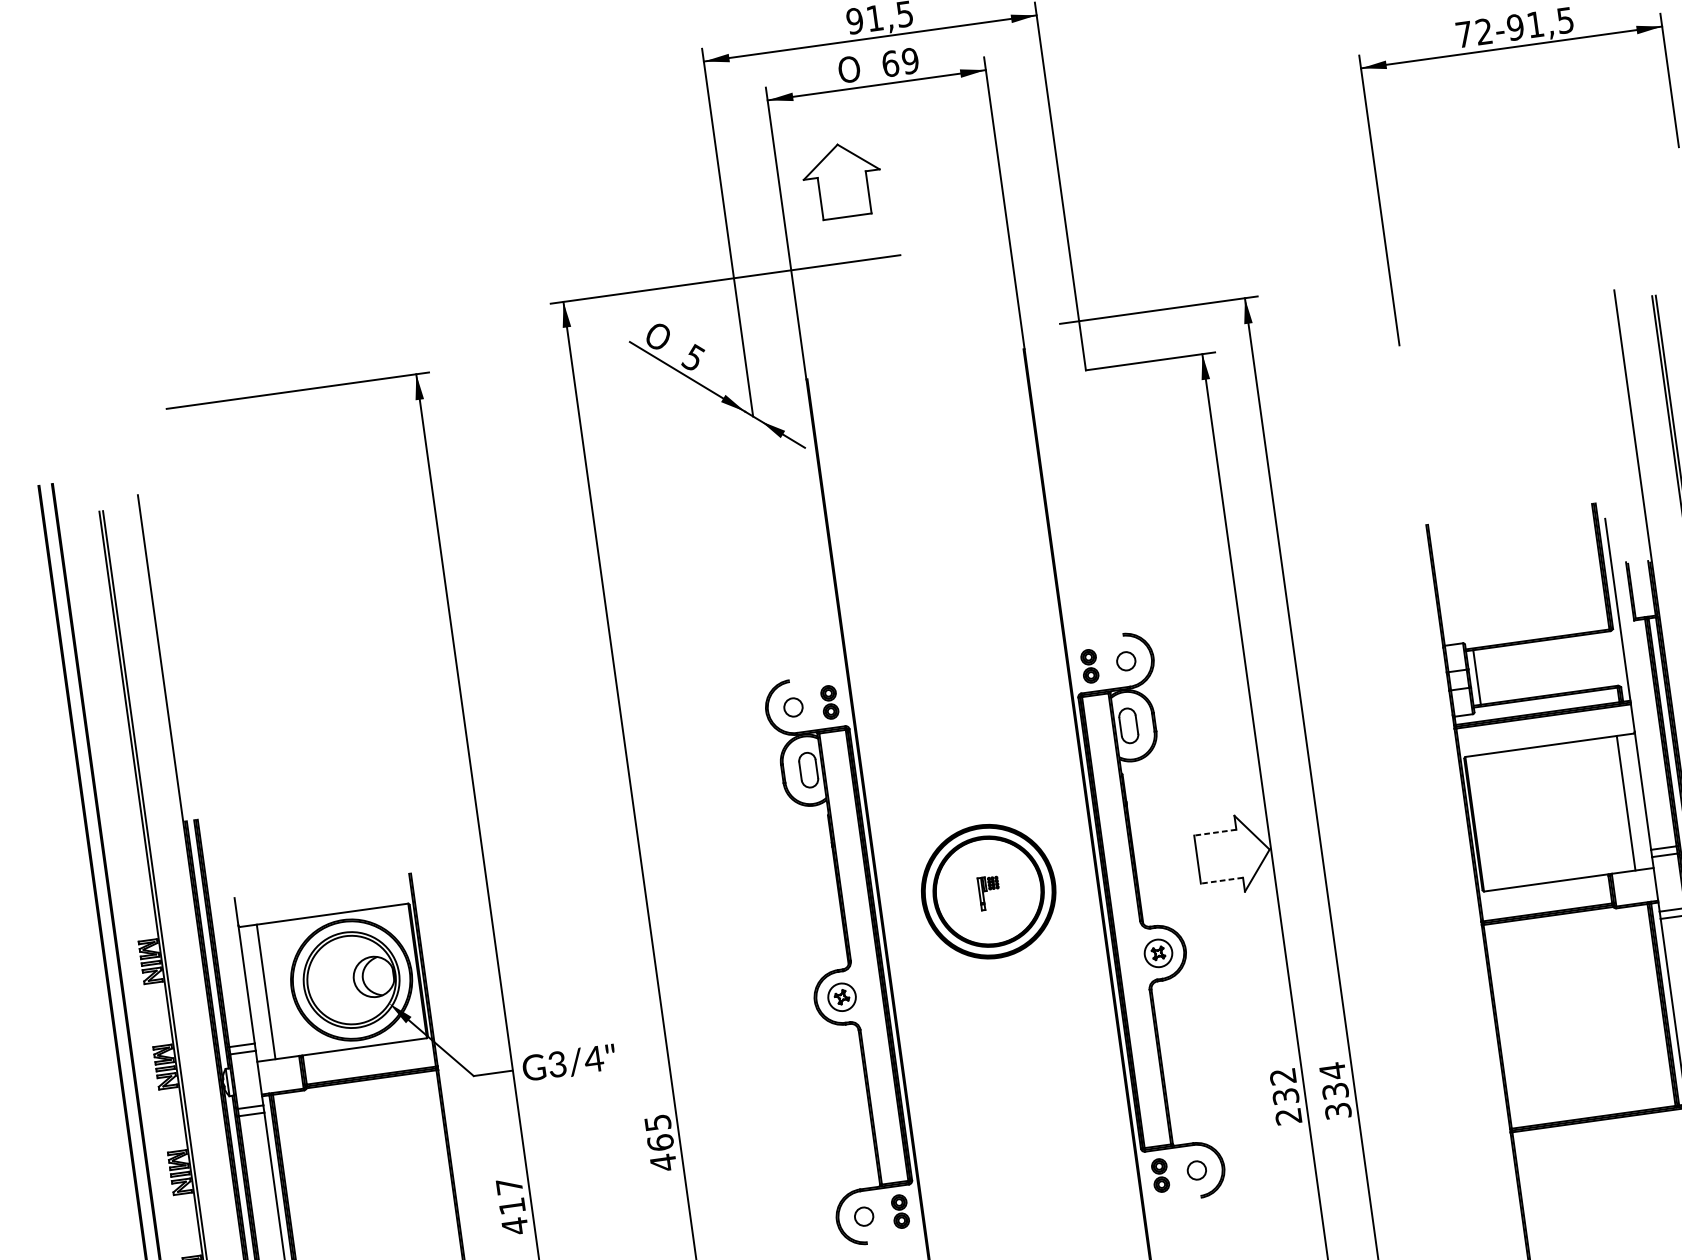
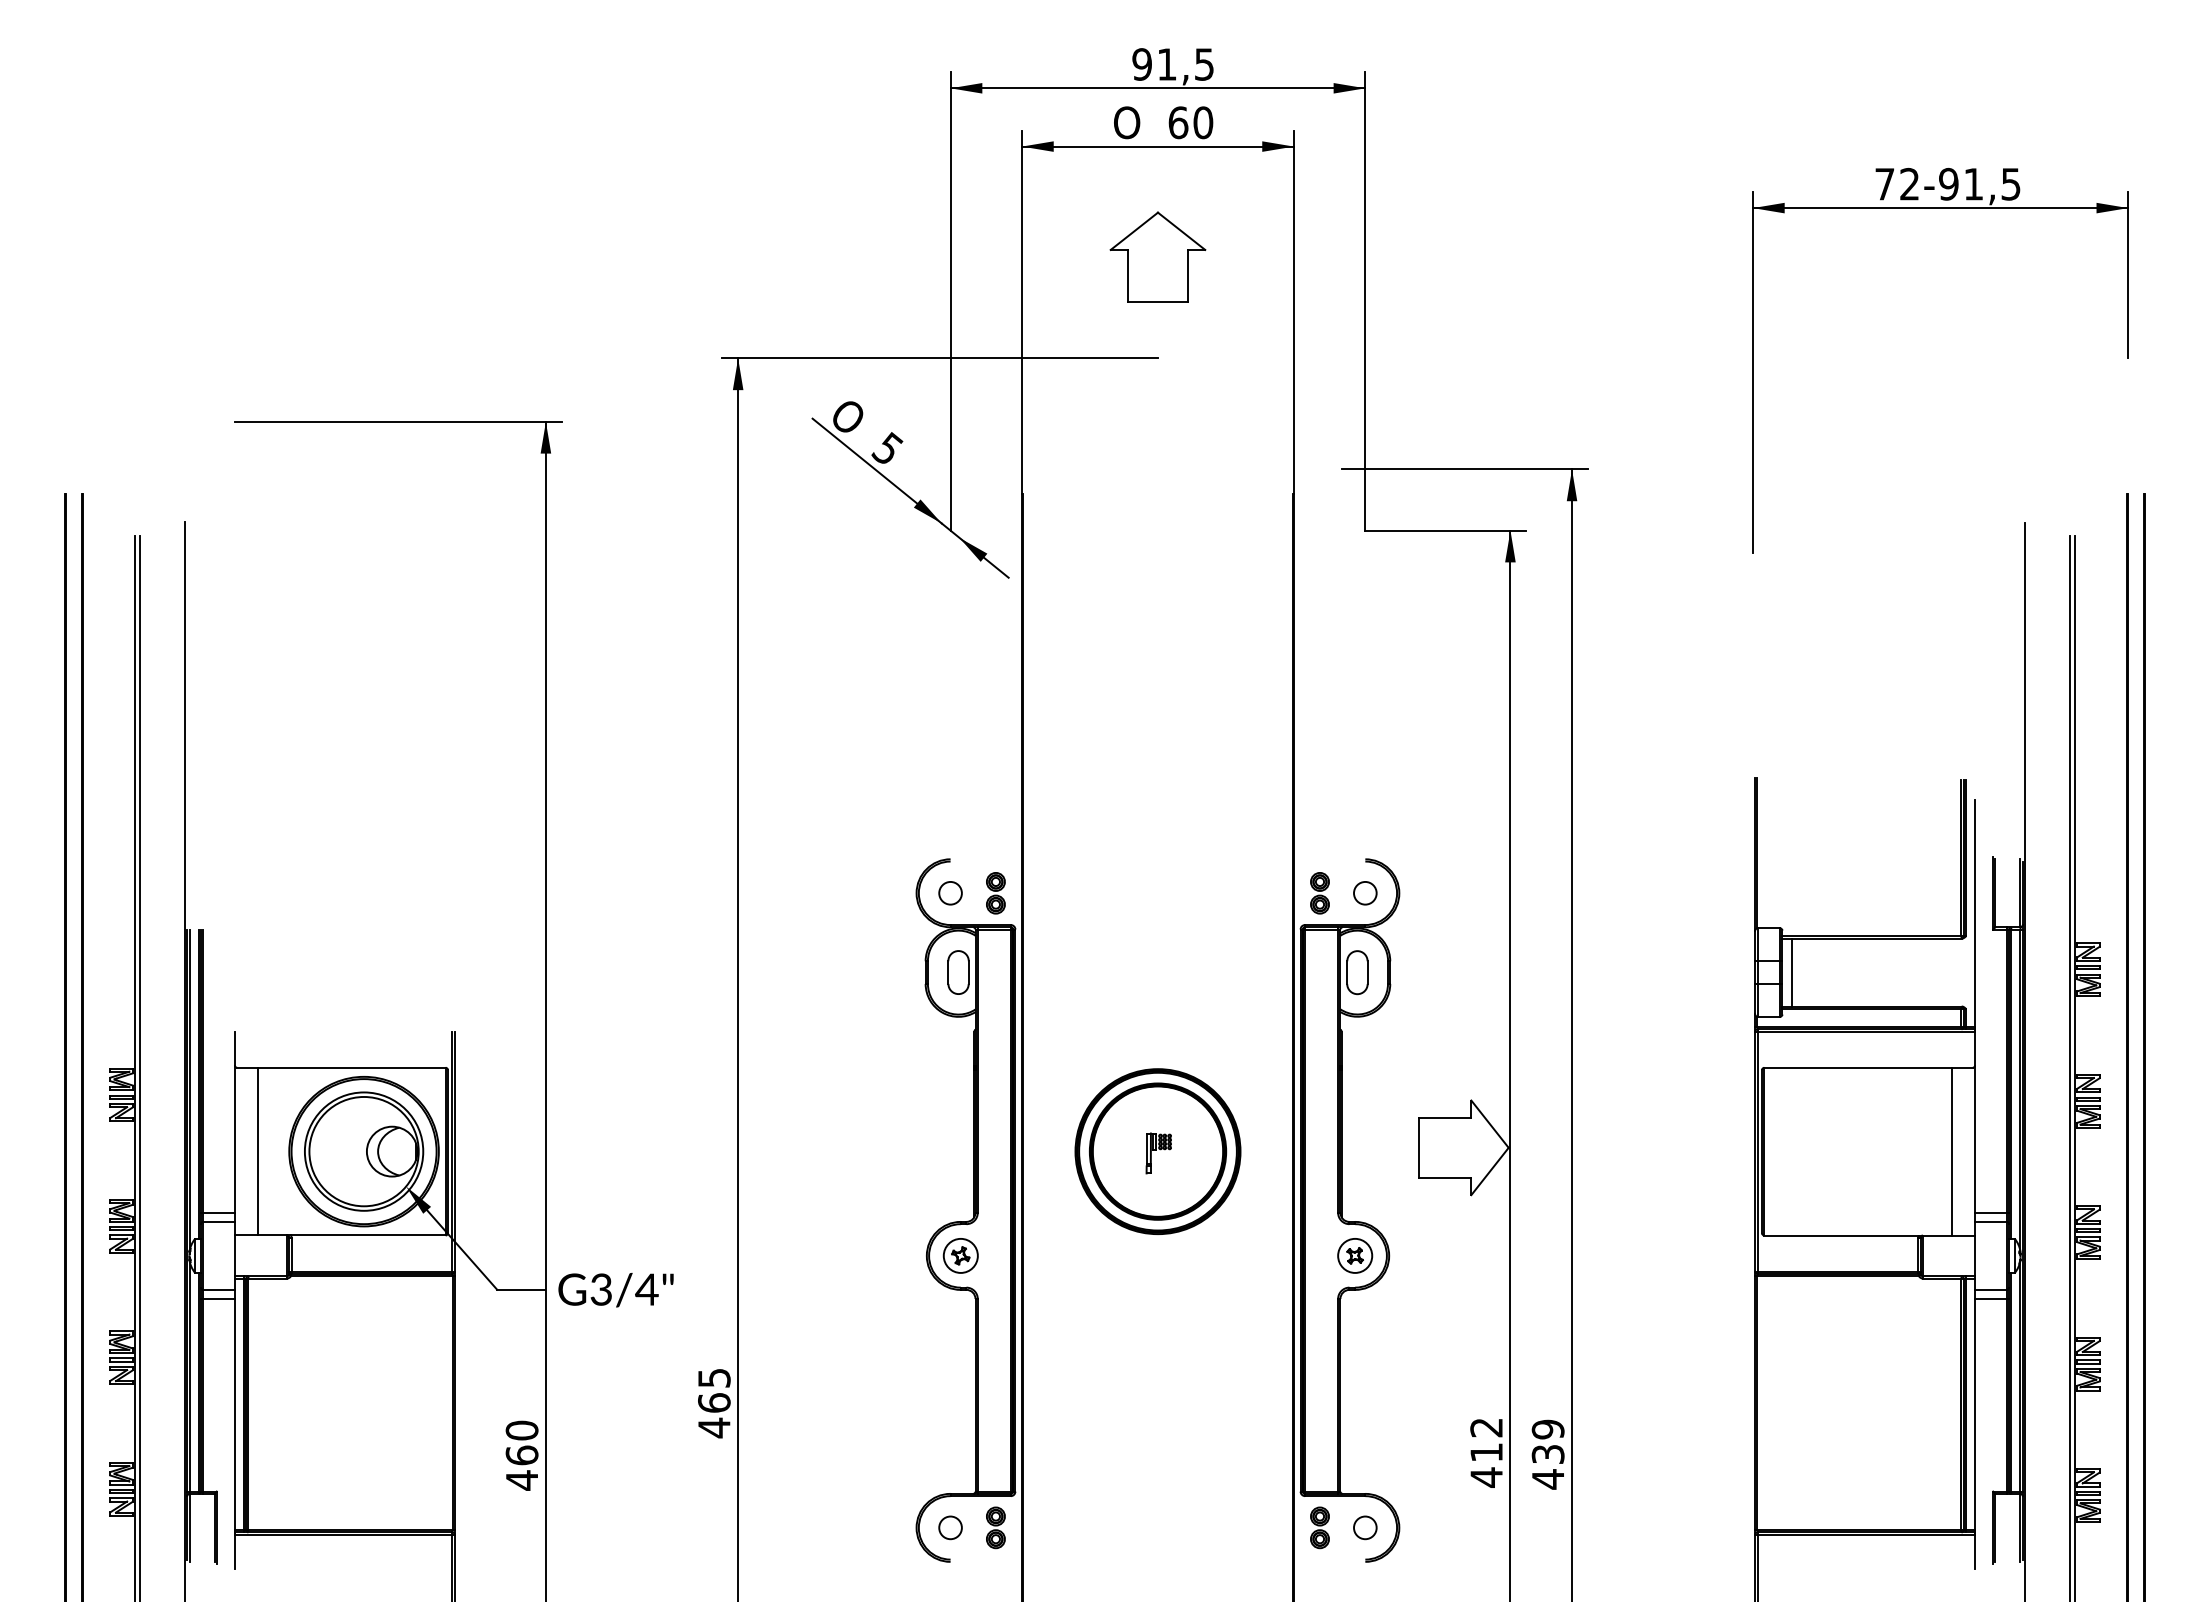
text: (910, 60) -> (1203, 122), 69 -> 60
part: (842, 179) -> (1157, 256), moved
line: (1214, 832) -> (1444, 1117), dashed -> solid
line: (1221, 880) -> (1444, 1177), dashed -> solid
text: (1334, 1091) -> (1547, 1454), 334 -> 439
text: (1287, 1106) -> (1486, 1465), 232 -> 412
text: (510, 1195) -> (521, 1442), 417 -> 460

